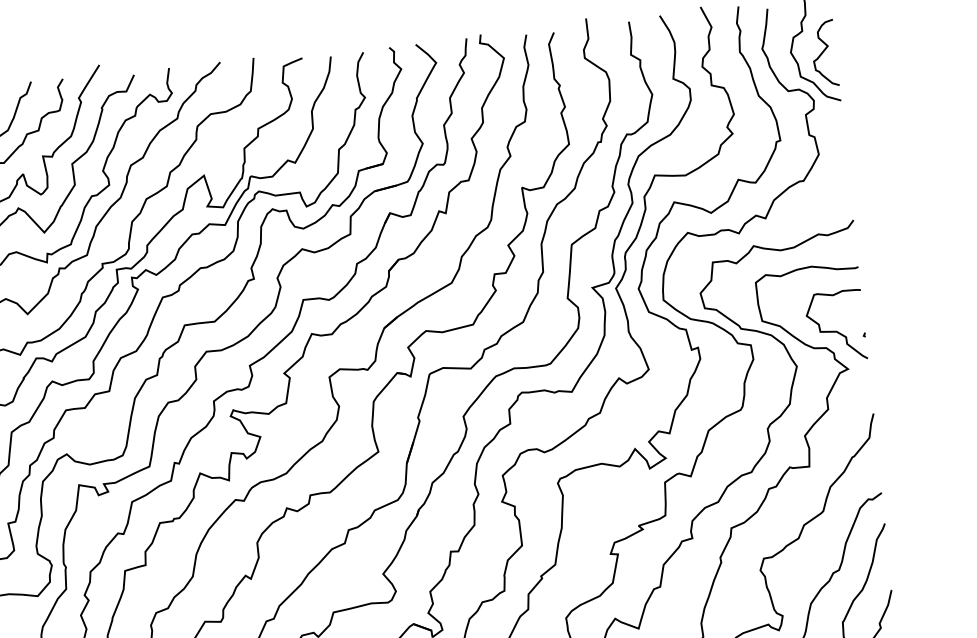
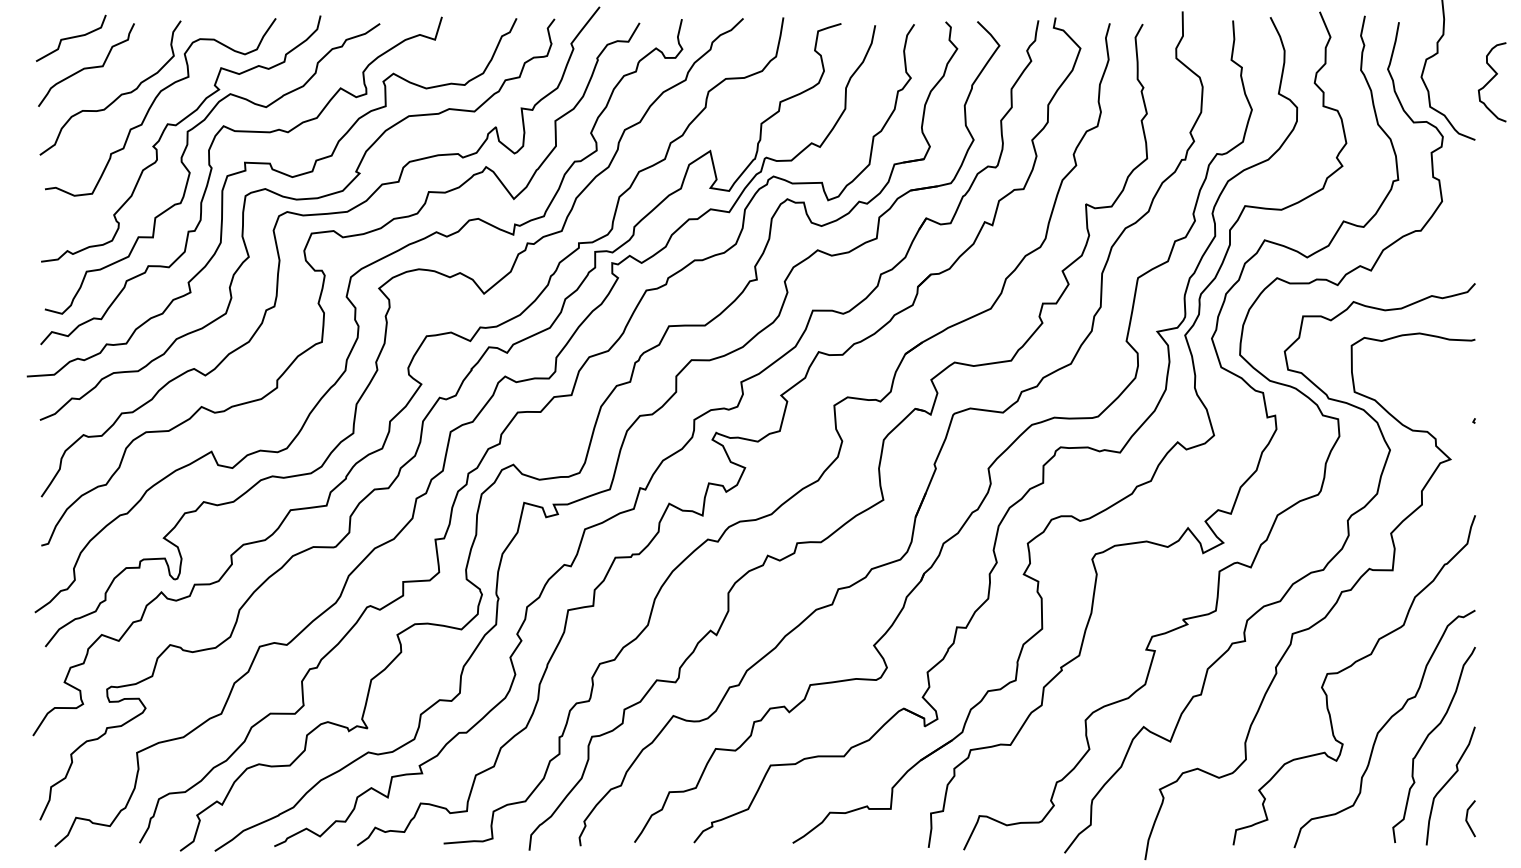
curve: (823, 53) -> (1490, 81), moved
curve: (836, 330) -> (1441, 412), removed

